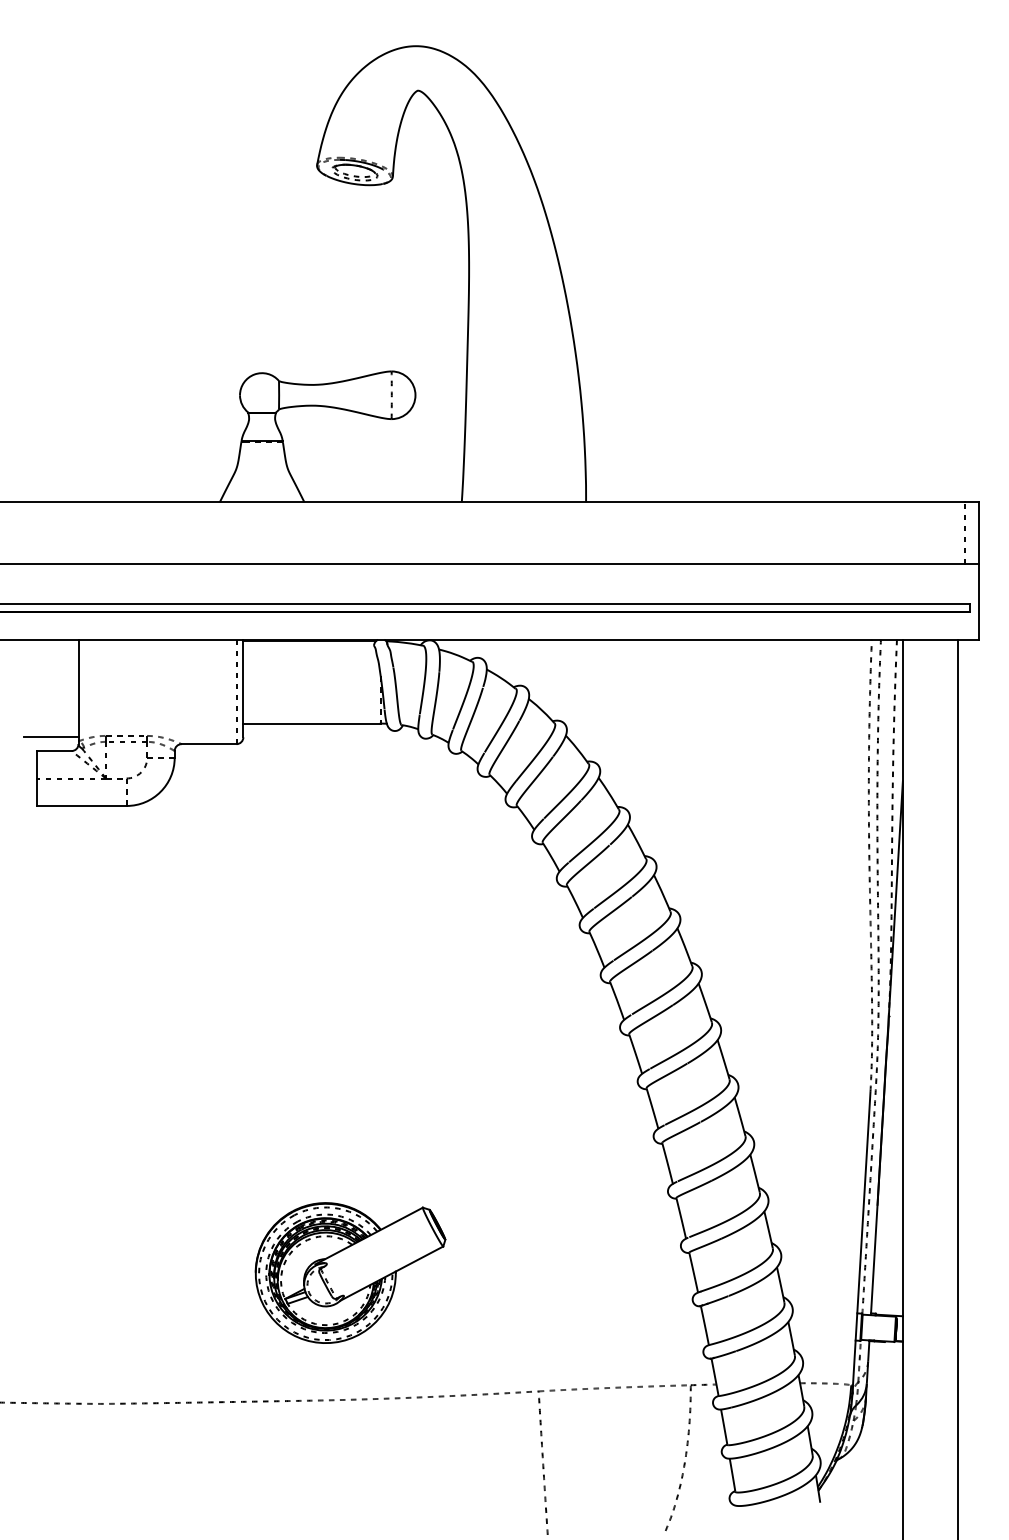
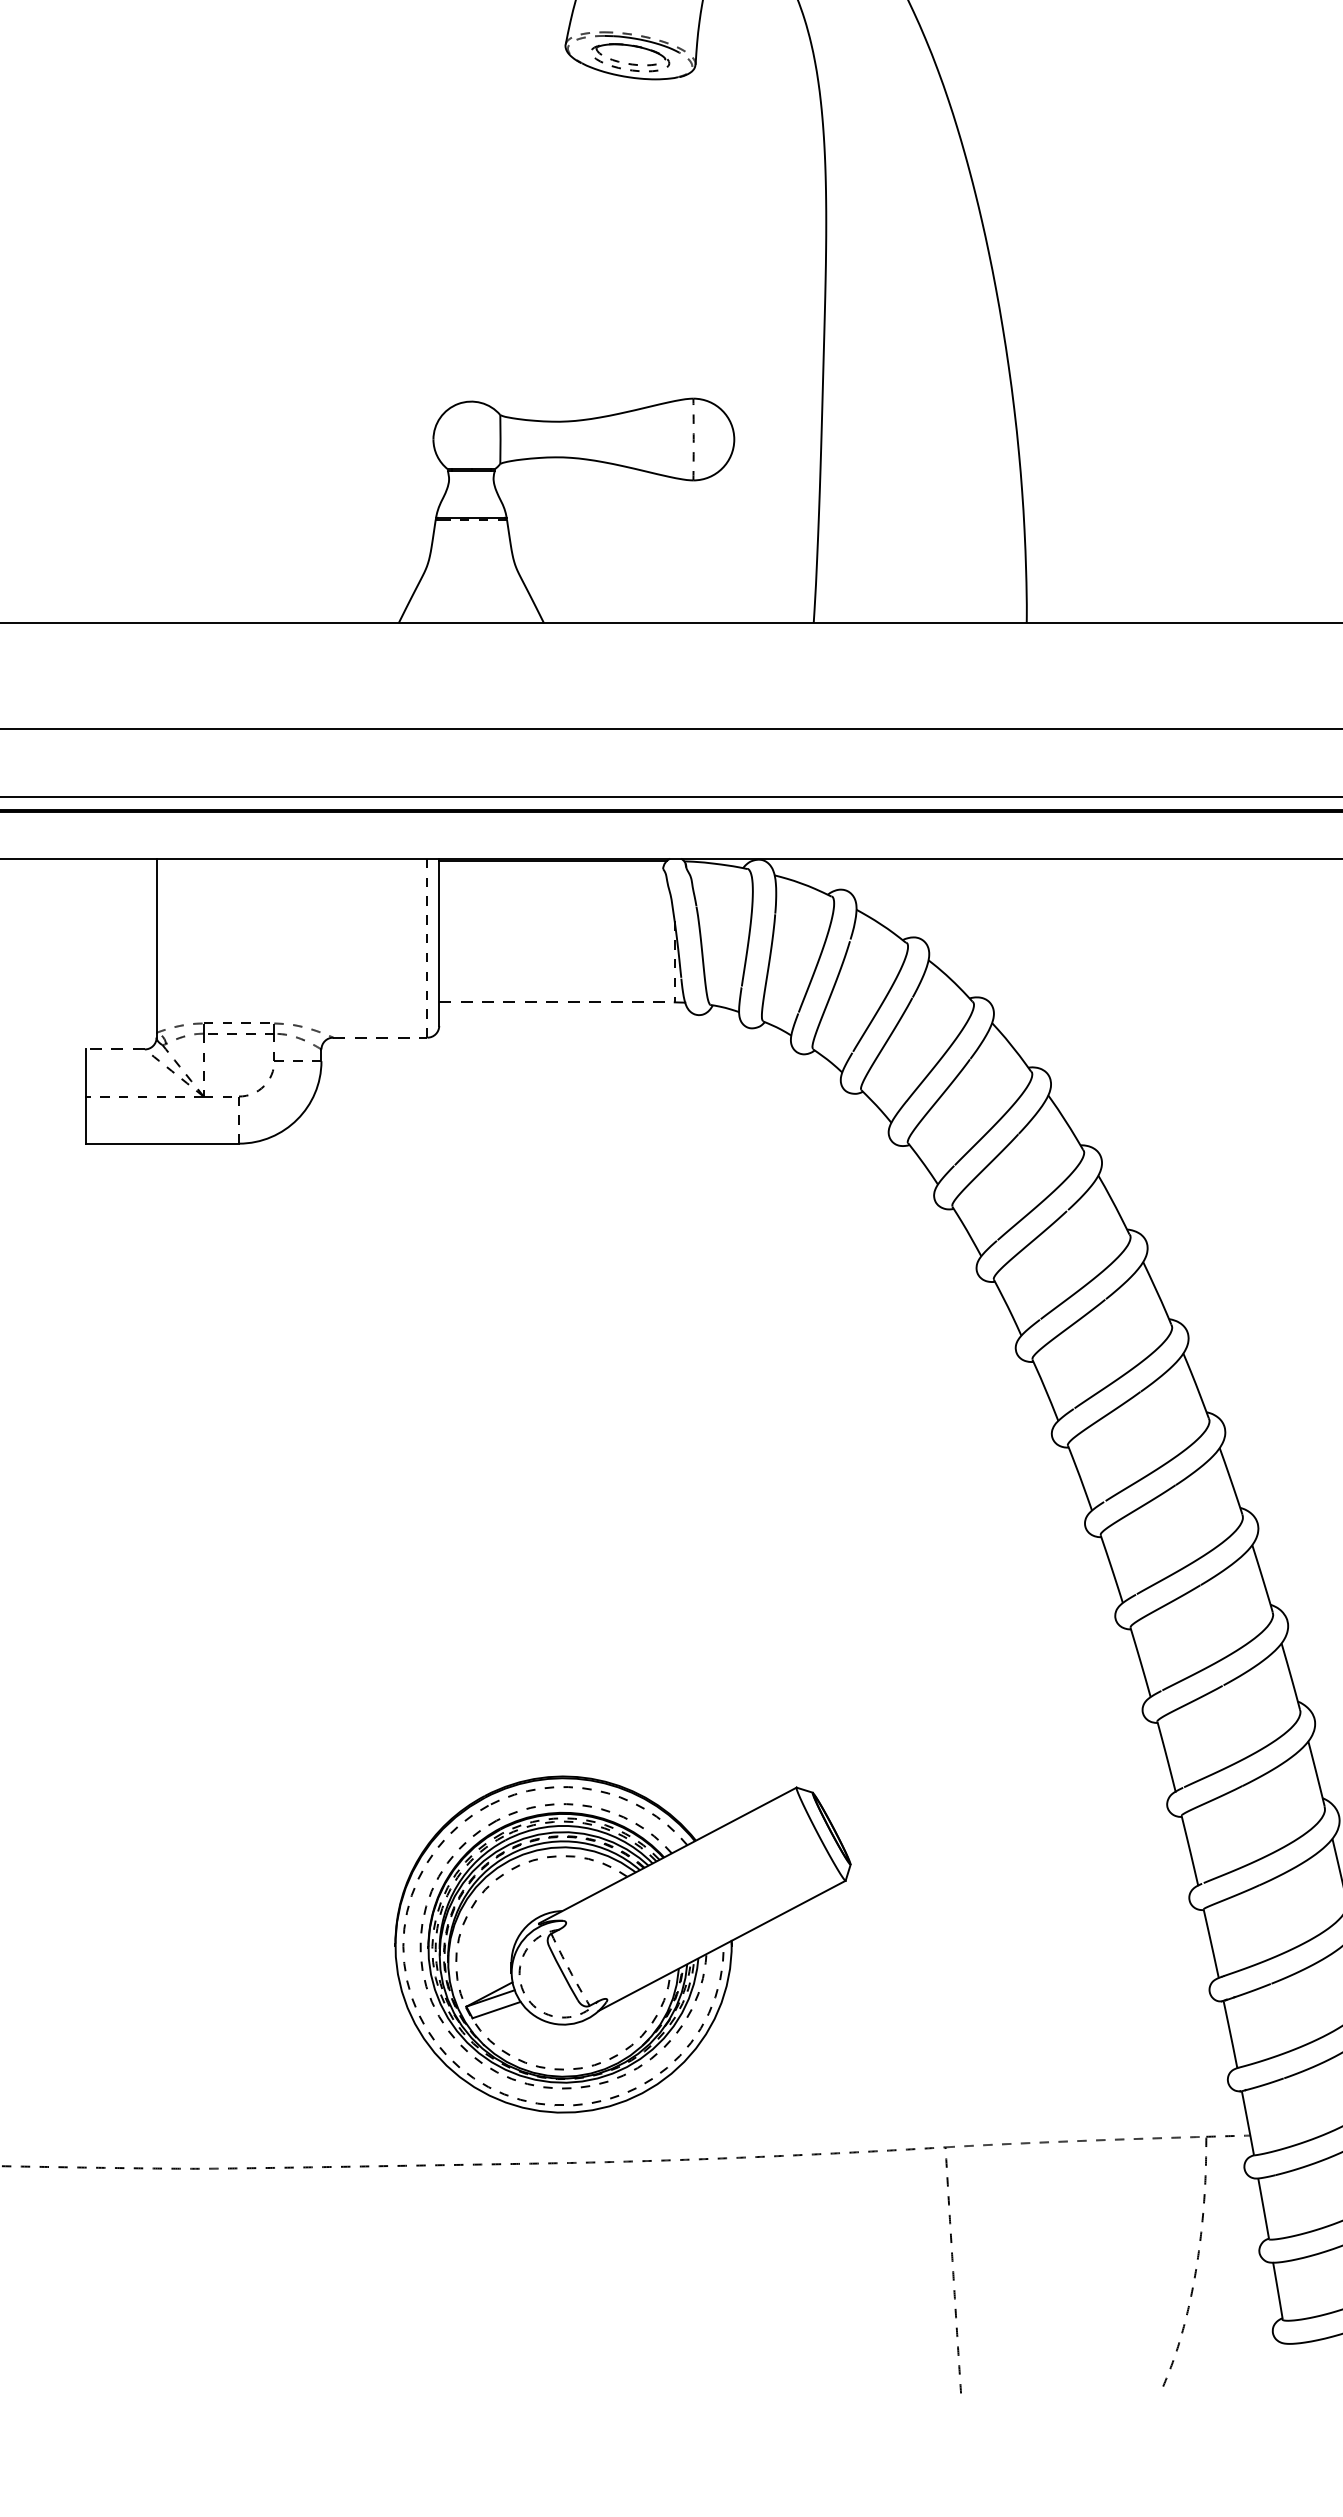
line: (312, 723) -> (557, 1002), solid -> dashed
line: (50, 737) -> (108, 1026), removed
line: (209, 744) -> (381, 1038), solid -> dashed
line: (54, 751) -> (115, 1050), solid -> dashed
part: (350, 1272) -> (622, 1943), size x1.4

